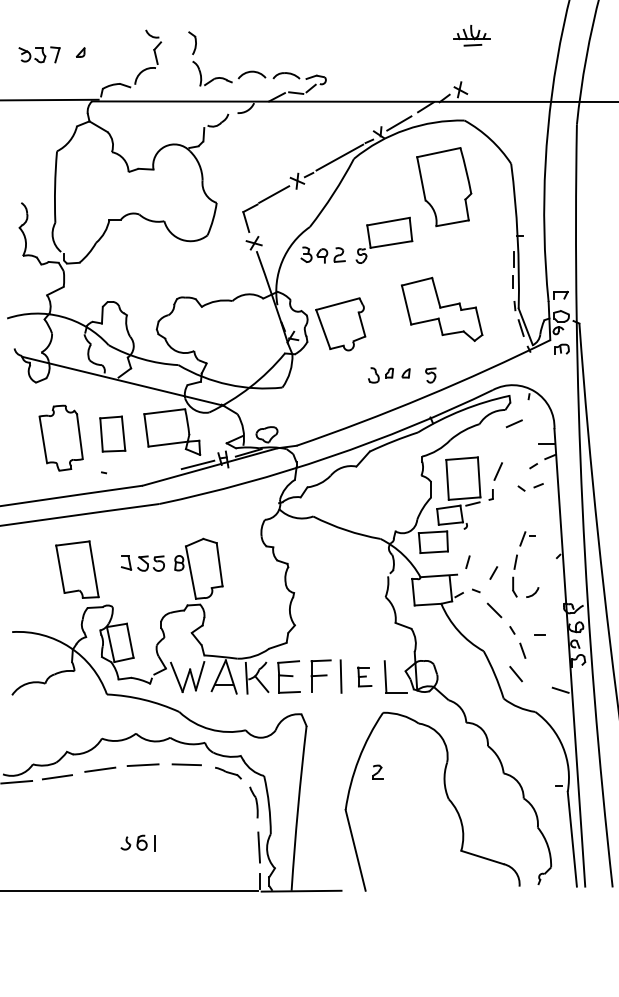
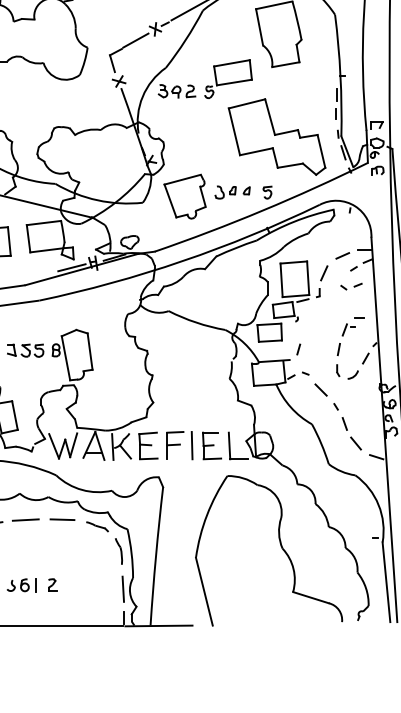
part: (441, 309) -> (276, 137), size x1.43
part: (340, 324) -> (184, 196), moved
line: (513, 423) -> (342, 255), moved
line: (493, 572) -> (365, 358), moved
part: (514, 586) -> (337, 369), size x0.71
line: (539, 634) -> (358, 317), moved
line: (515, 674) -> (355, 443), moved
part: (364, 676) -> (211, 445), size x1.67
part: (377, 771) -> (52, 584), moved

